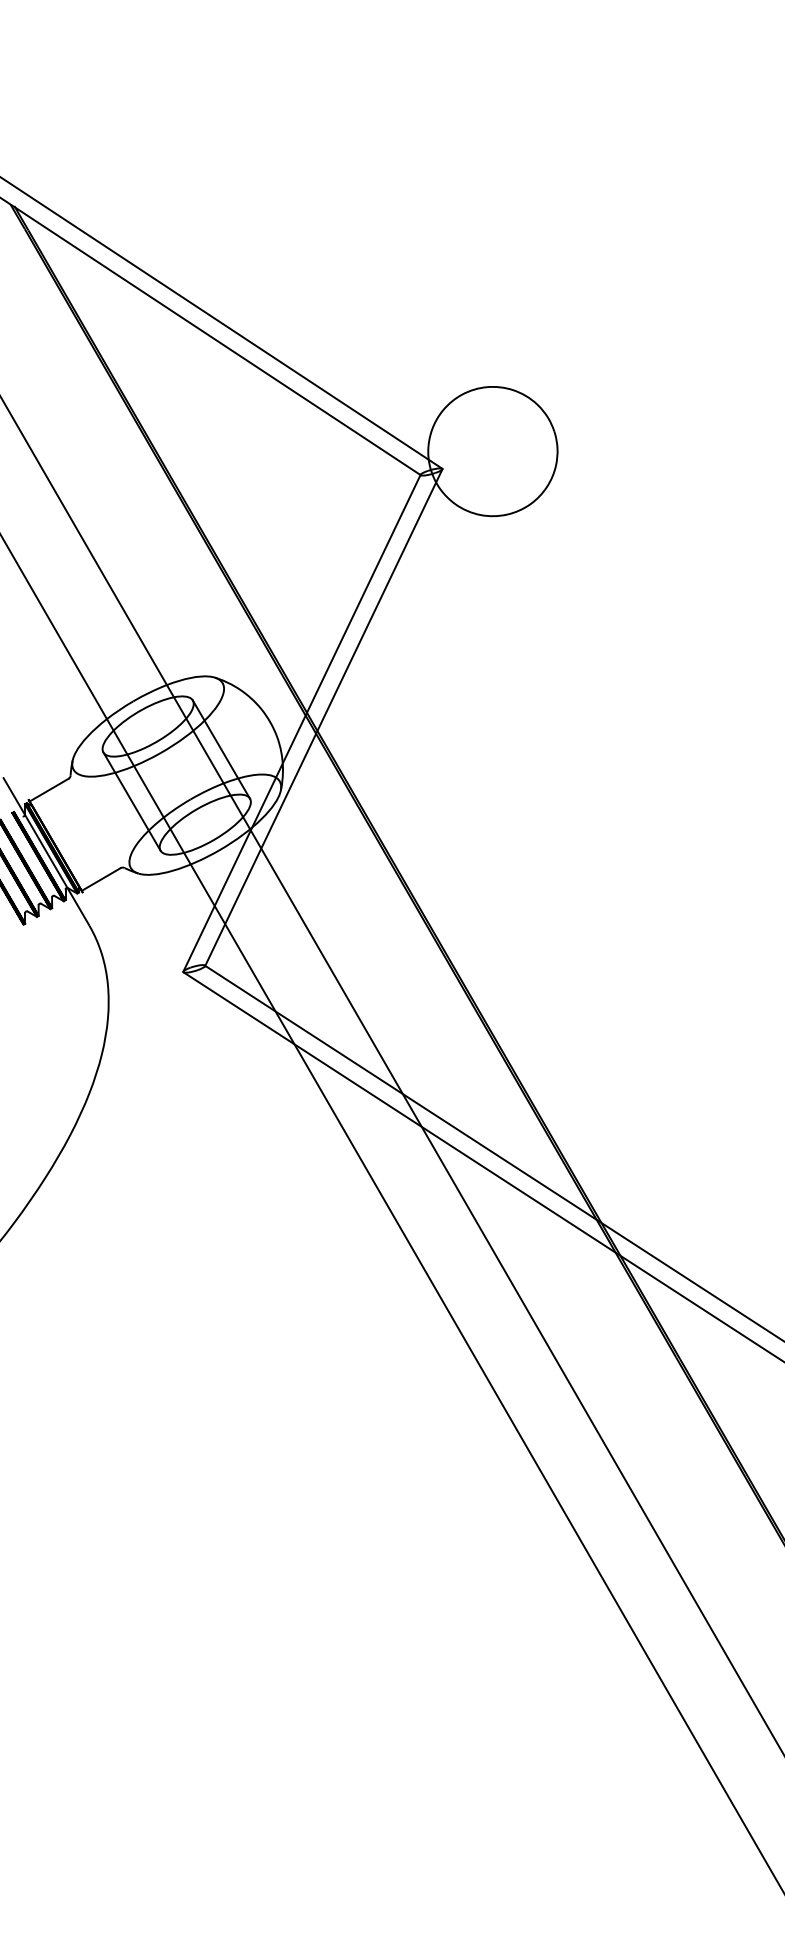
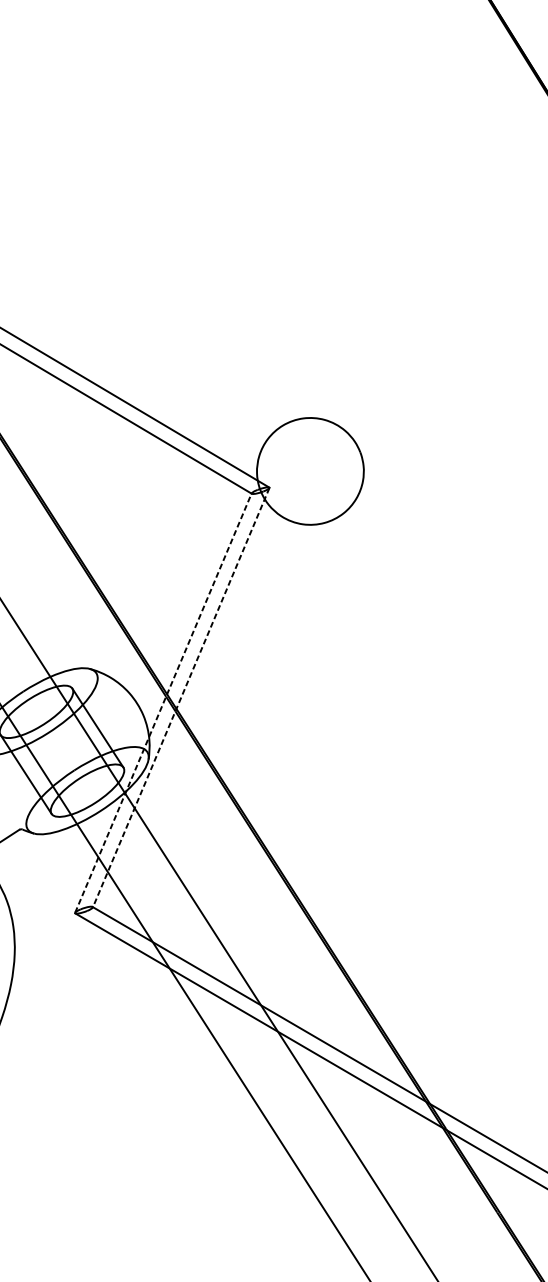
line: (323, 718) -> (180, 698), solid -> dashed
line: (302, 722) -> (163, 702), solid -> dashed

